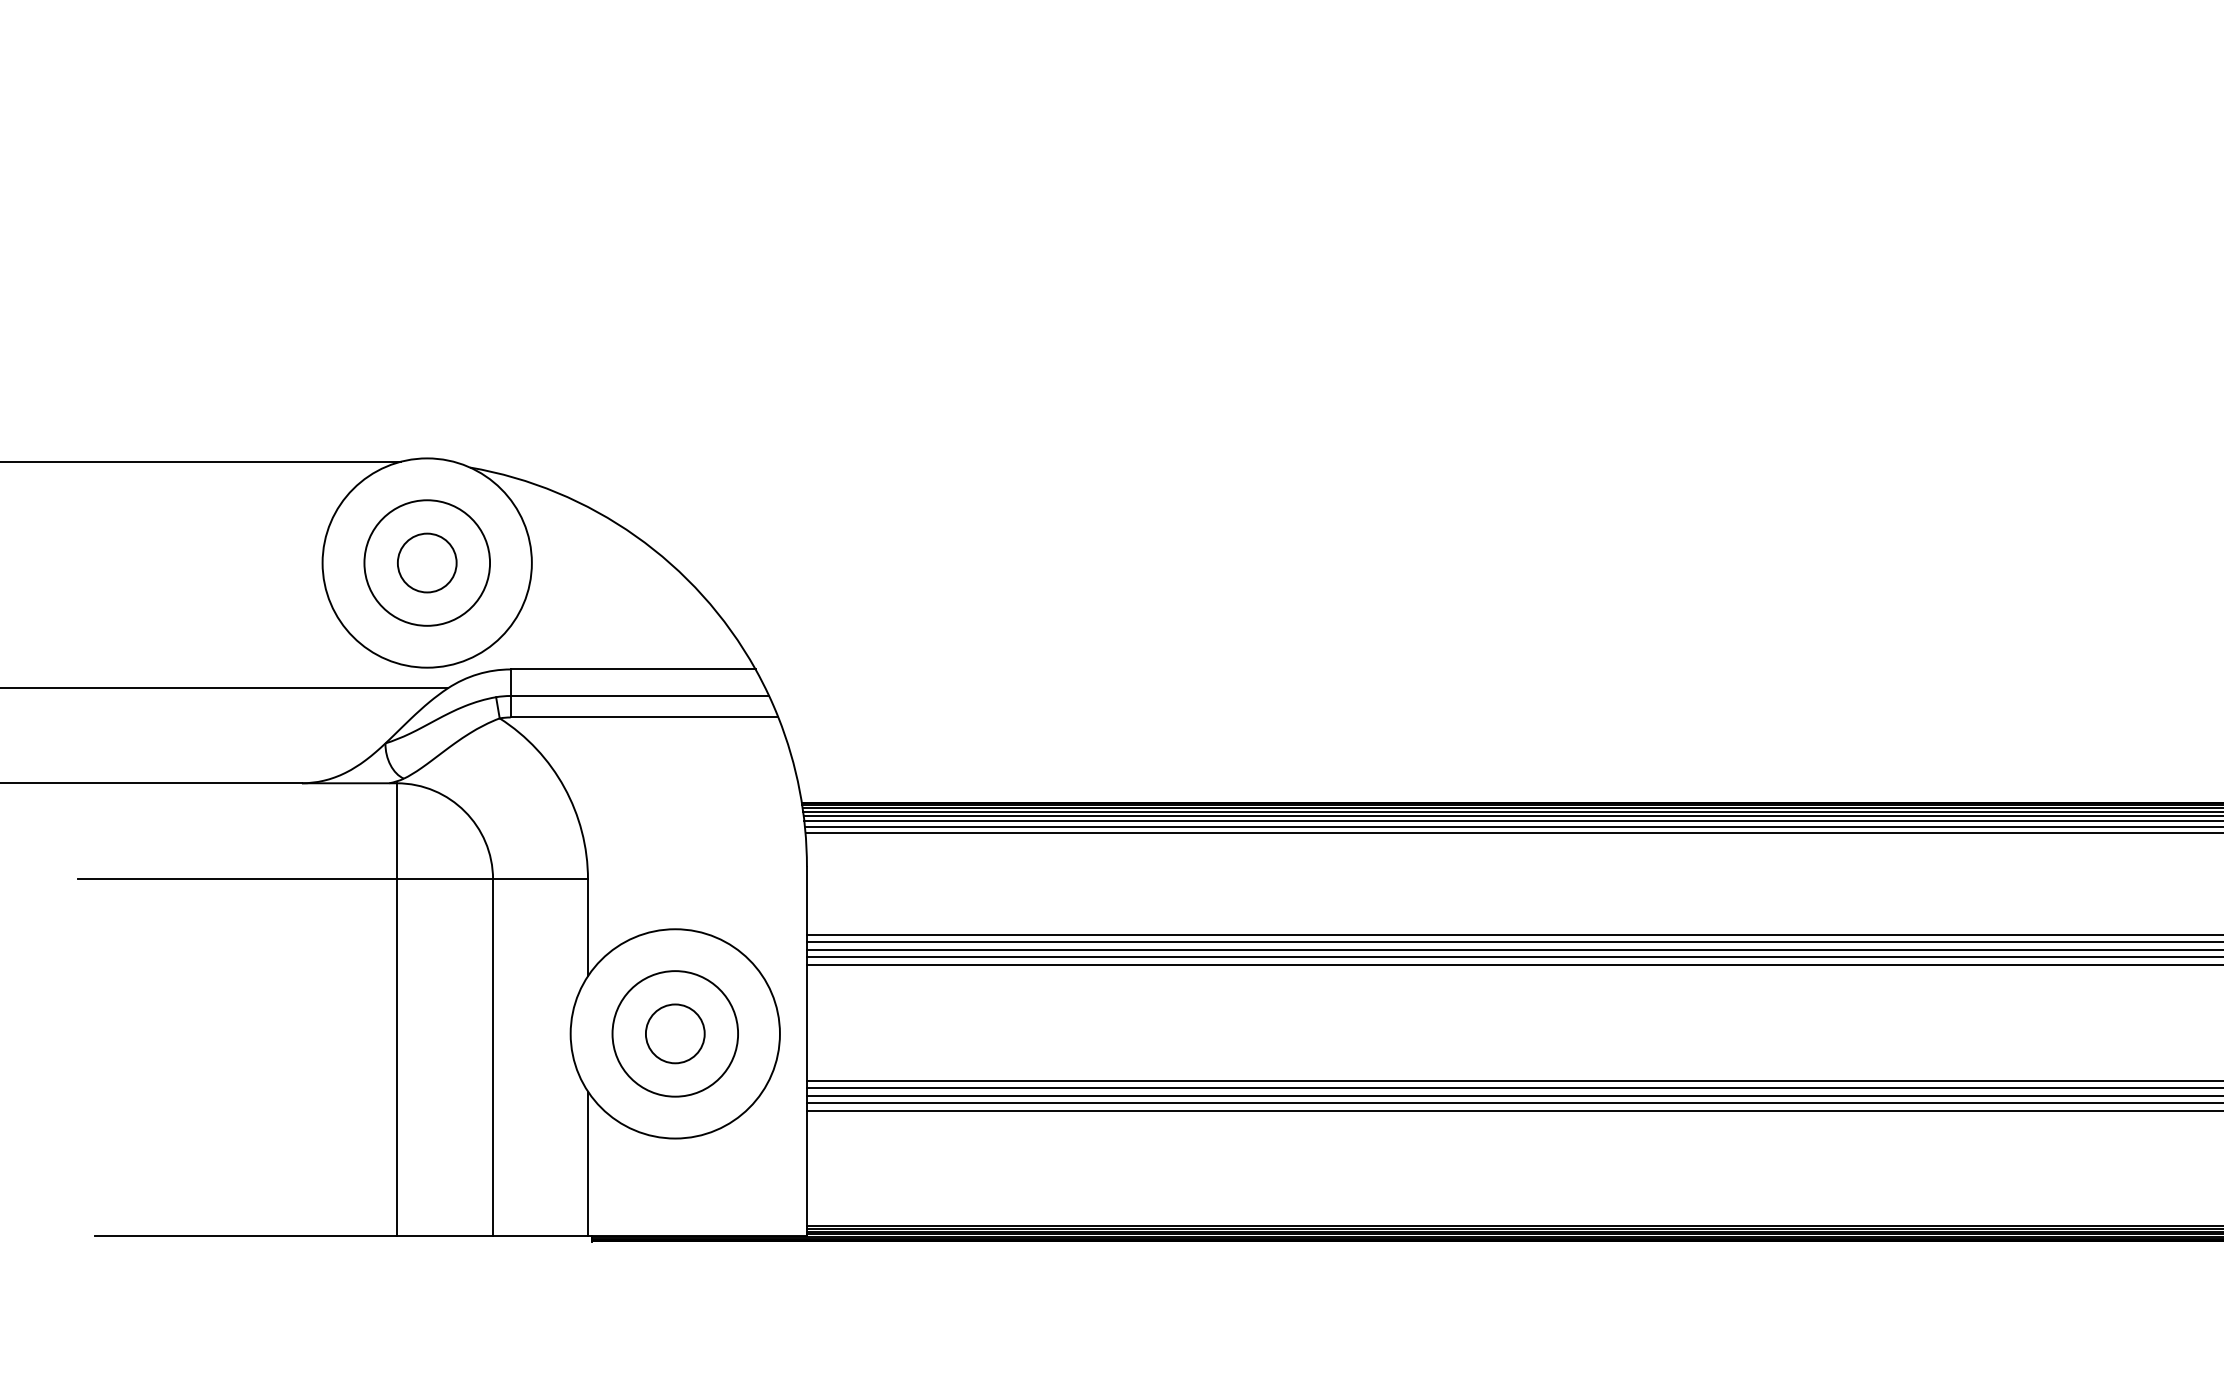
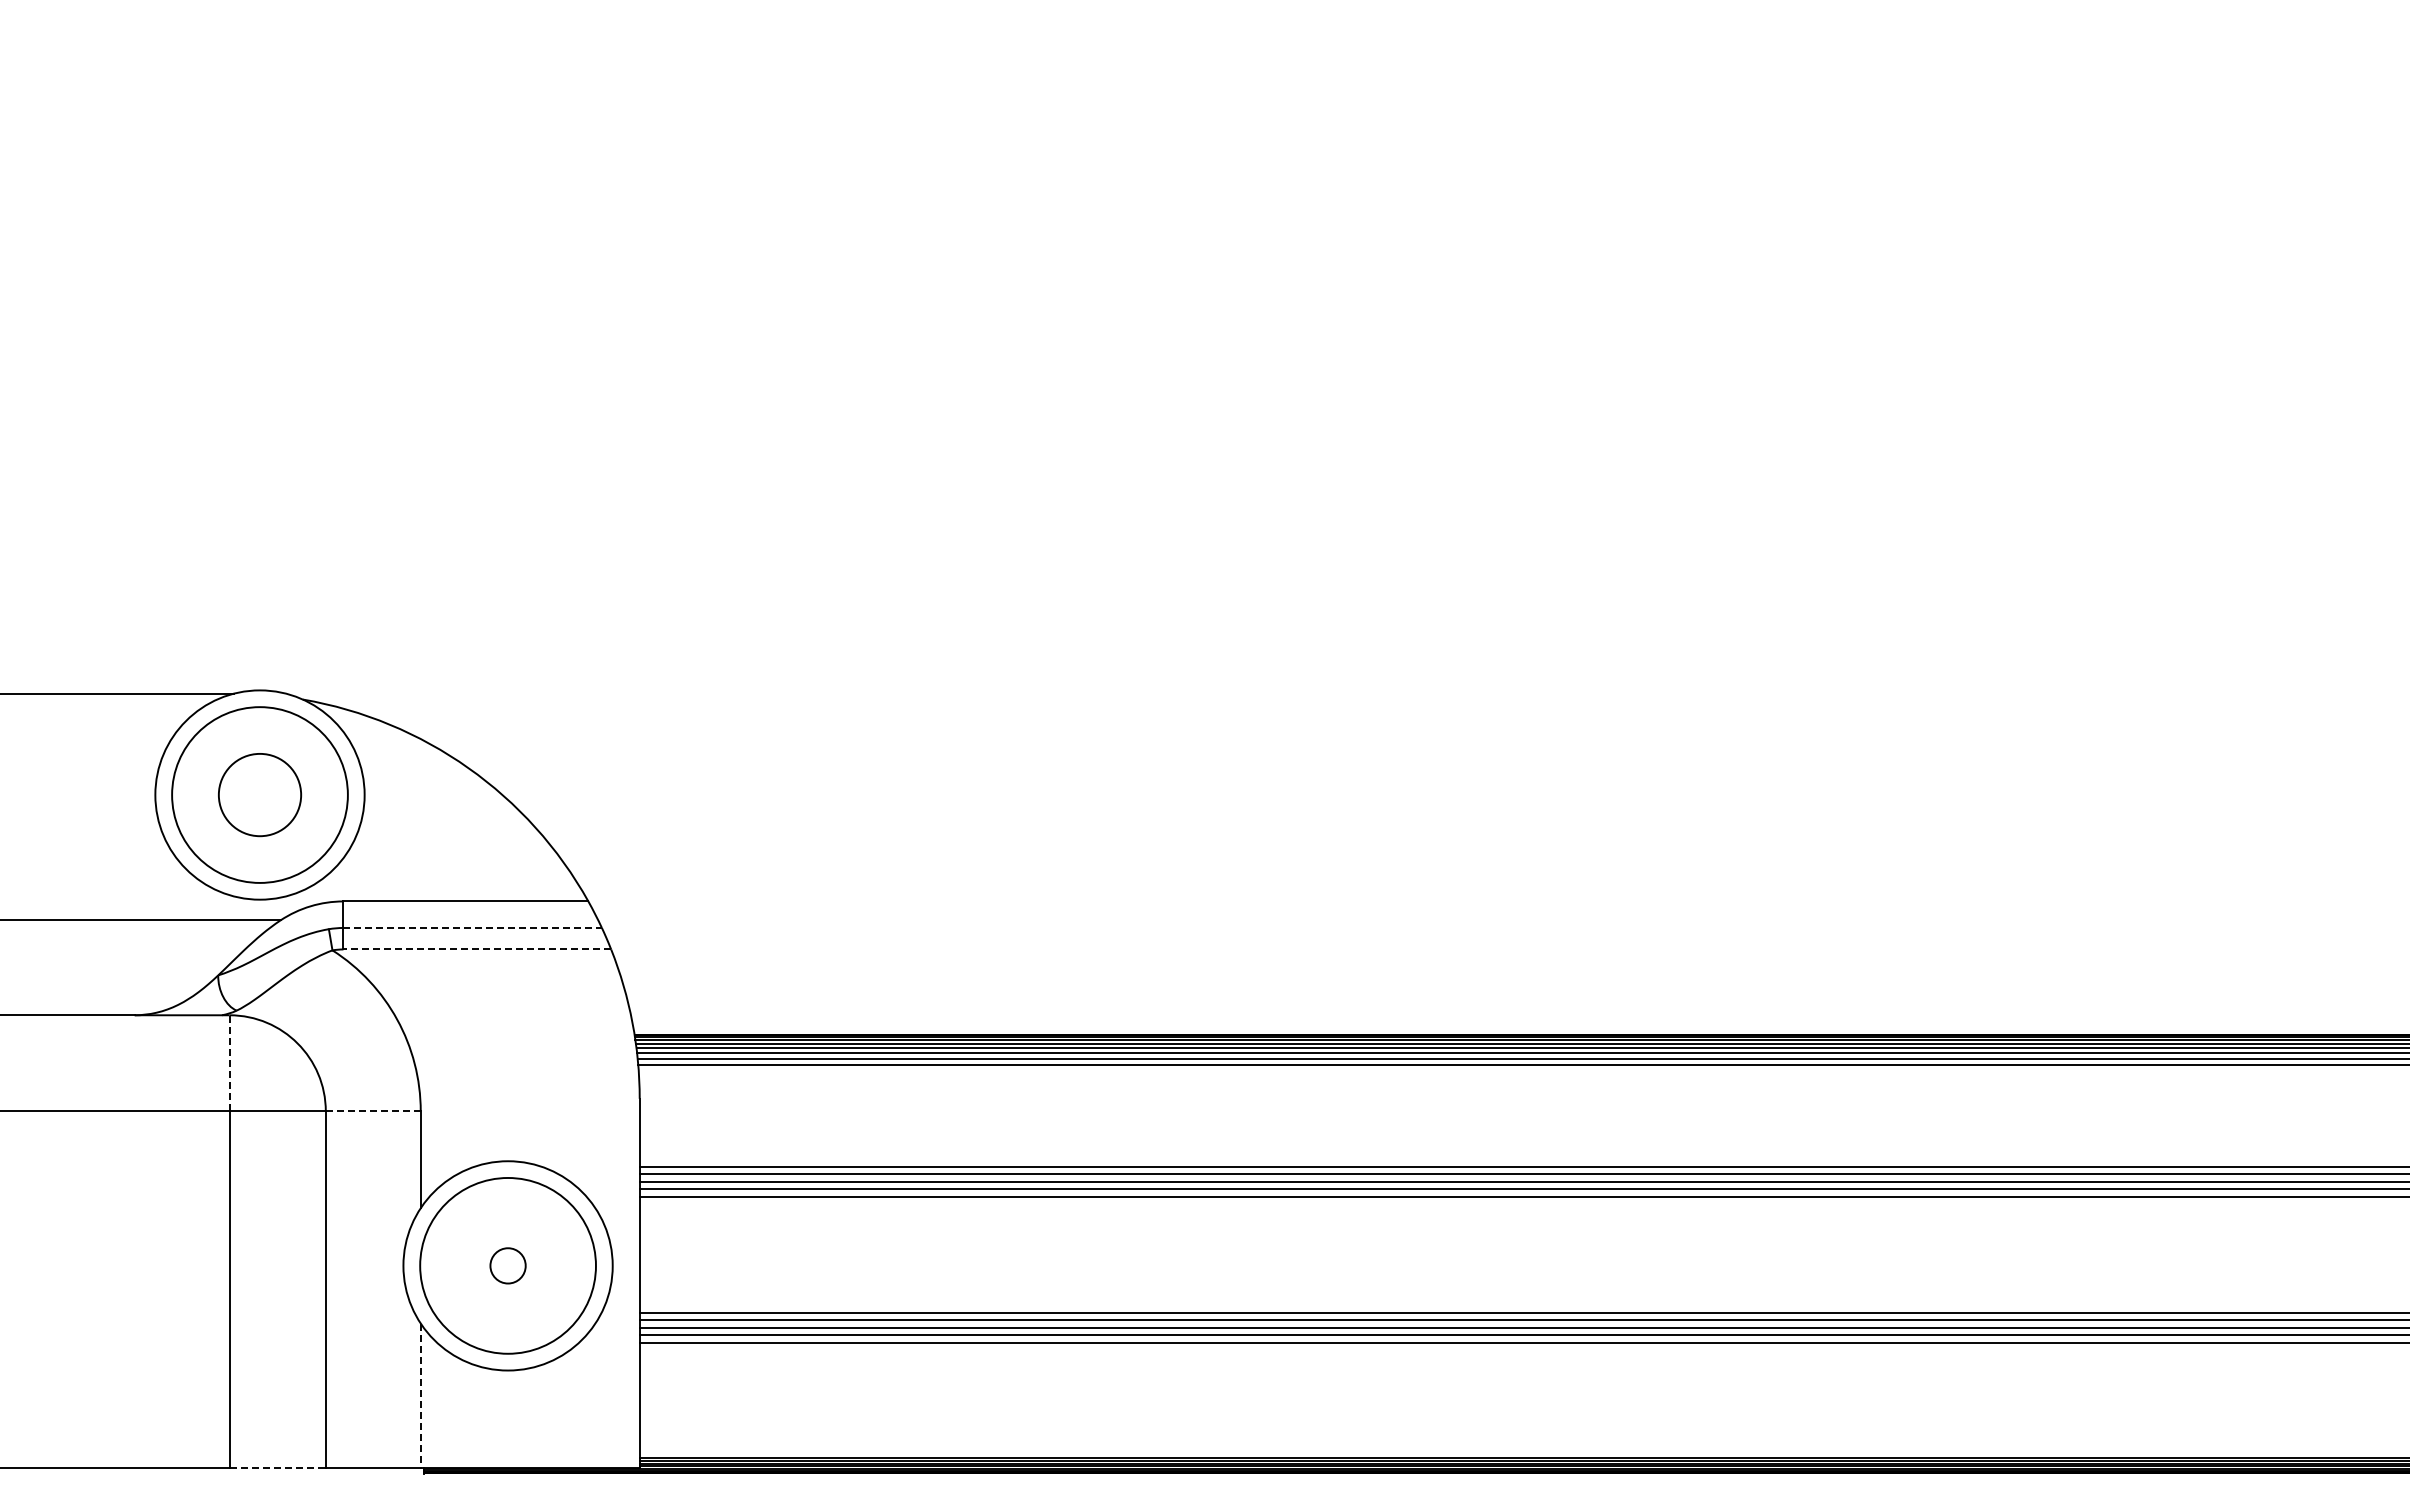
circle: (426, 562) -> (259, 794), size x1.4
circle: (426, 562) -> (259, 794), size x1.4
line: (640, 695) -> (473, 927), solid -> dashed
line: (644, 717) -> (477, 949), solid -> dashed
line: (396, 830) -> (229, 1062), solid -> dashed
line: (539, 879) -> (372, 1111), solid -> dashed
circle: (674, 1033) -> (507, 1265), size x0.6
circle: (674, 1033) -> (507, 1265), size x1.4
line: (587, 1164) -> (420, 1396), solid -> dashed
line: (445, 1236) -> (278, 1468), solid -> dashed

